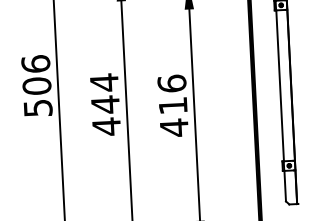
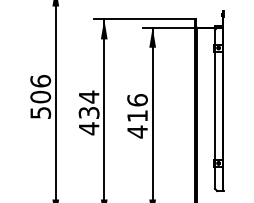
text: (104, 104) -> (88, 112), 444 -> 434

